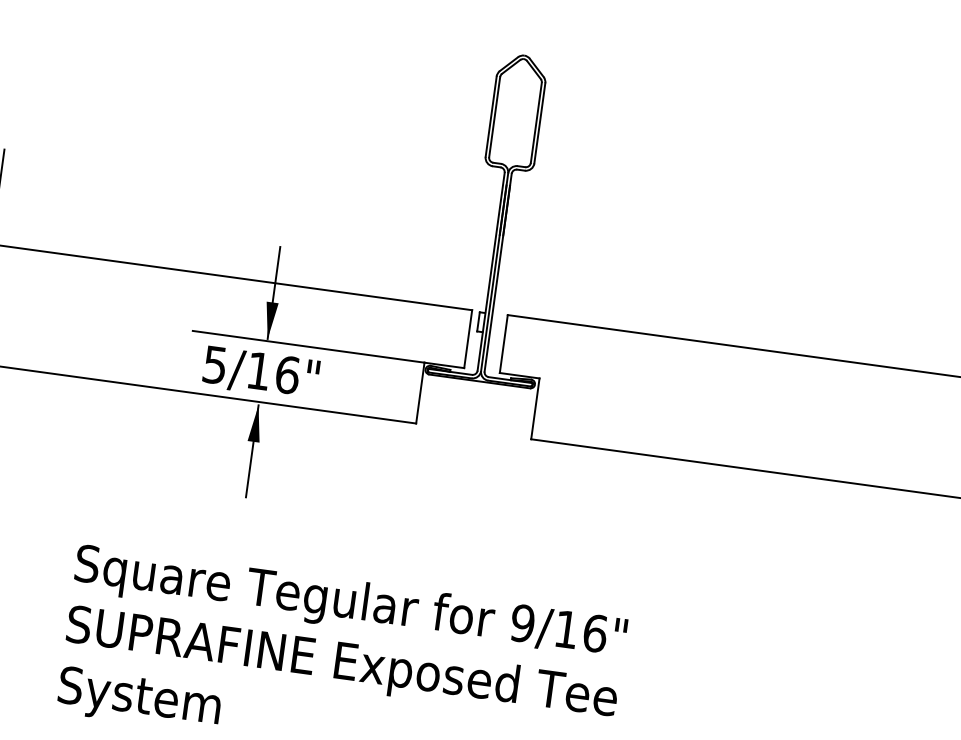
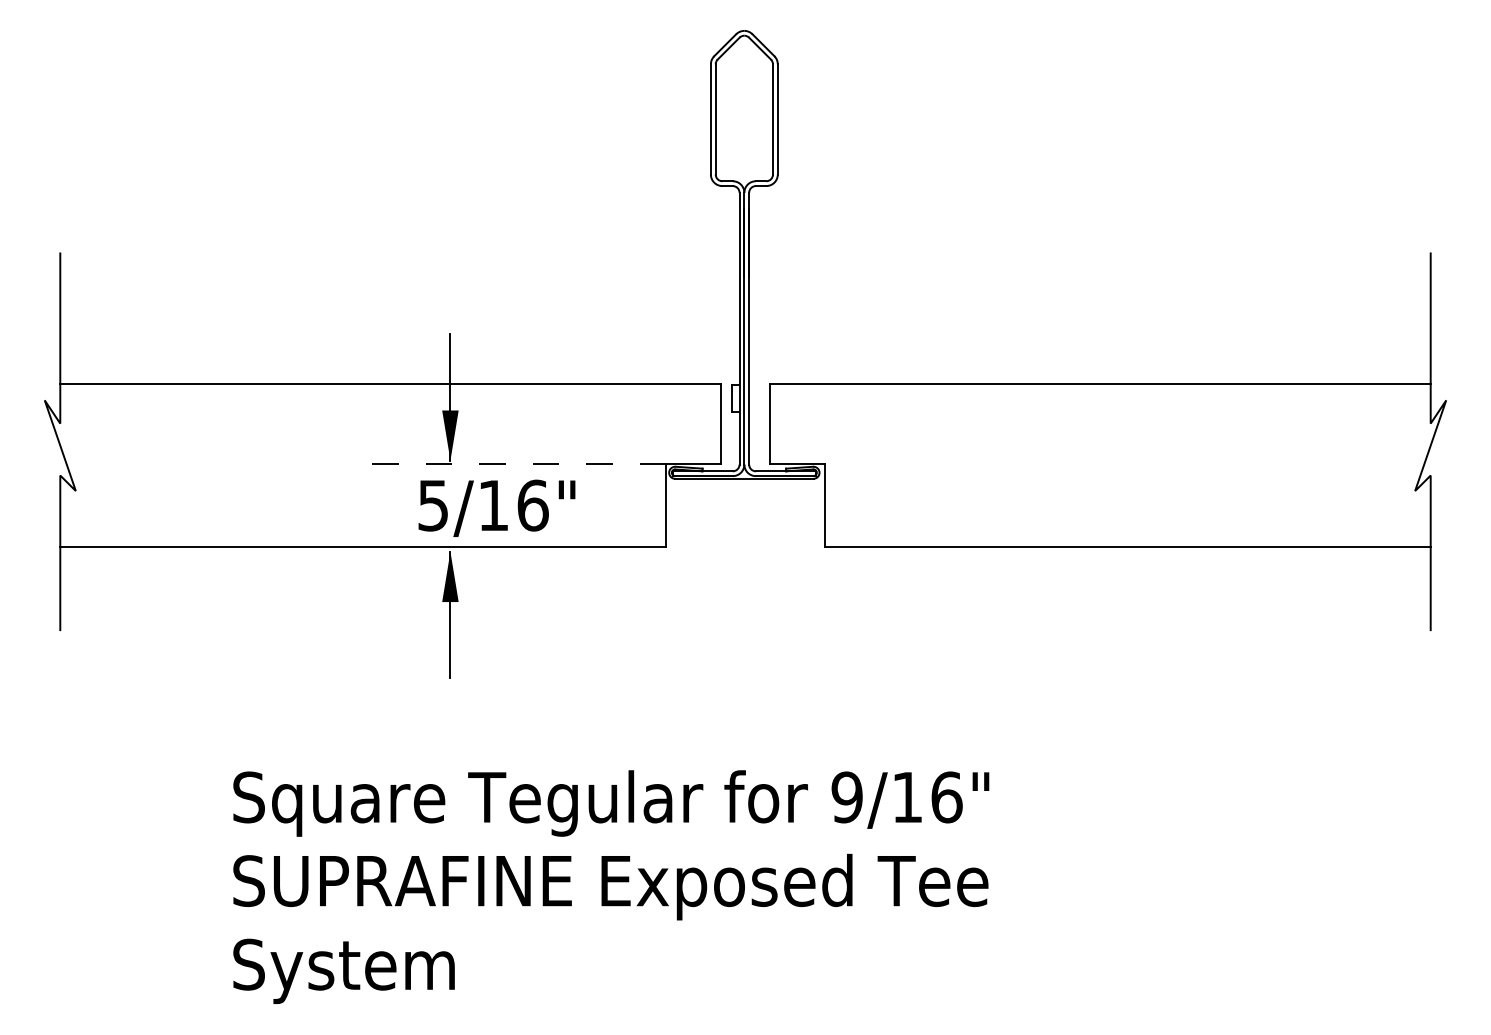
line: (308, 346) -> (506, 463), solid -> dashed
text: (260, 372) -> (496, 507), moved

